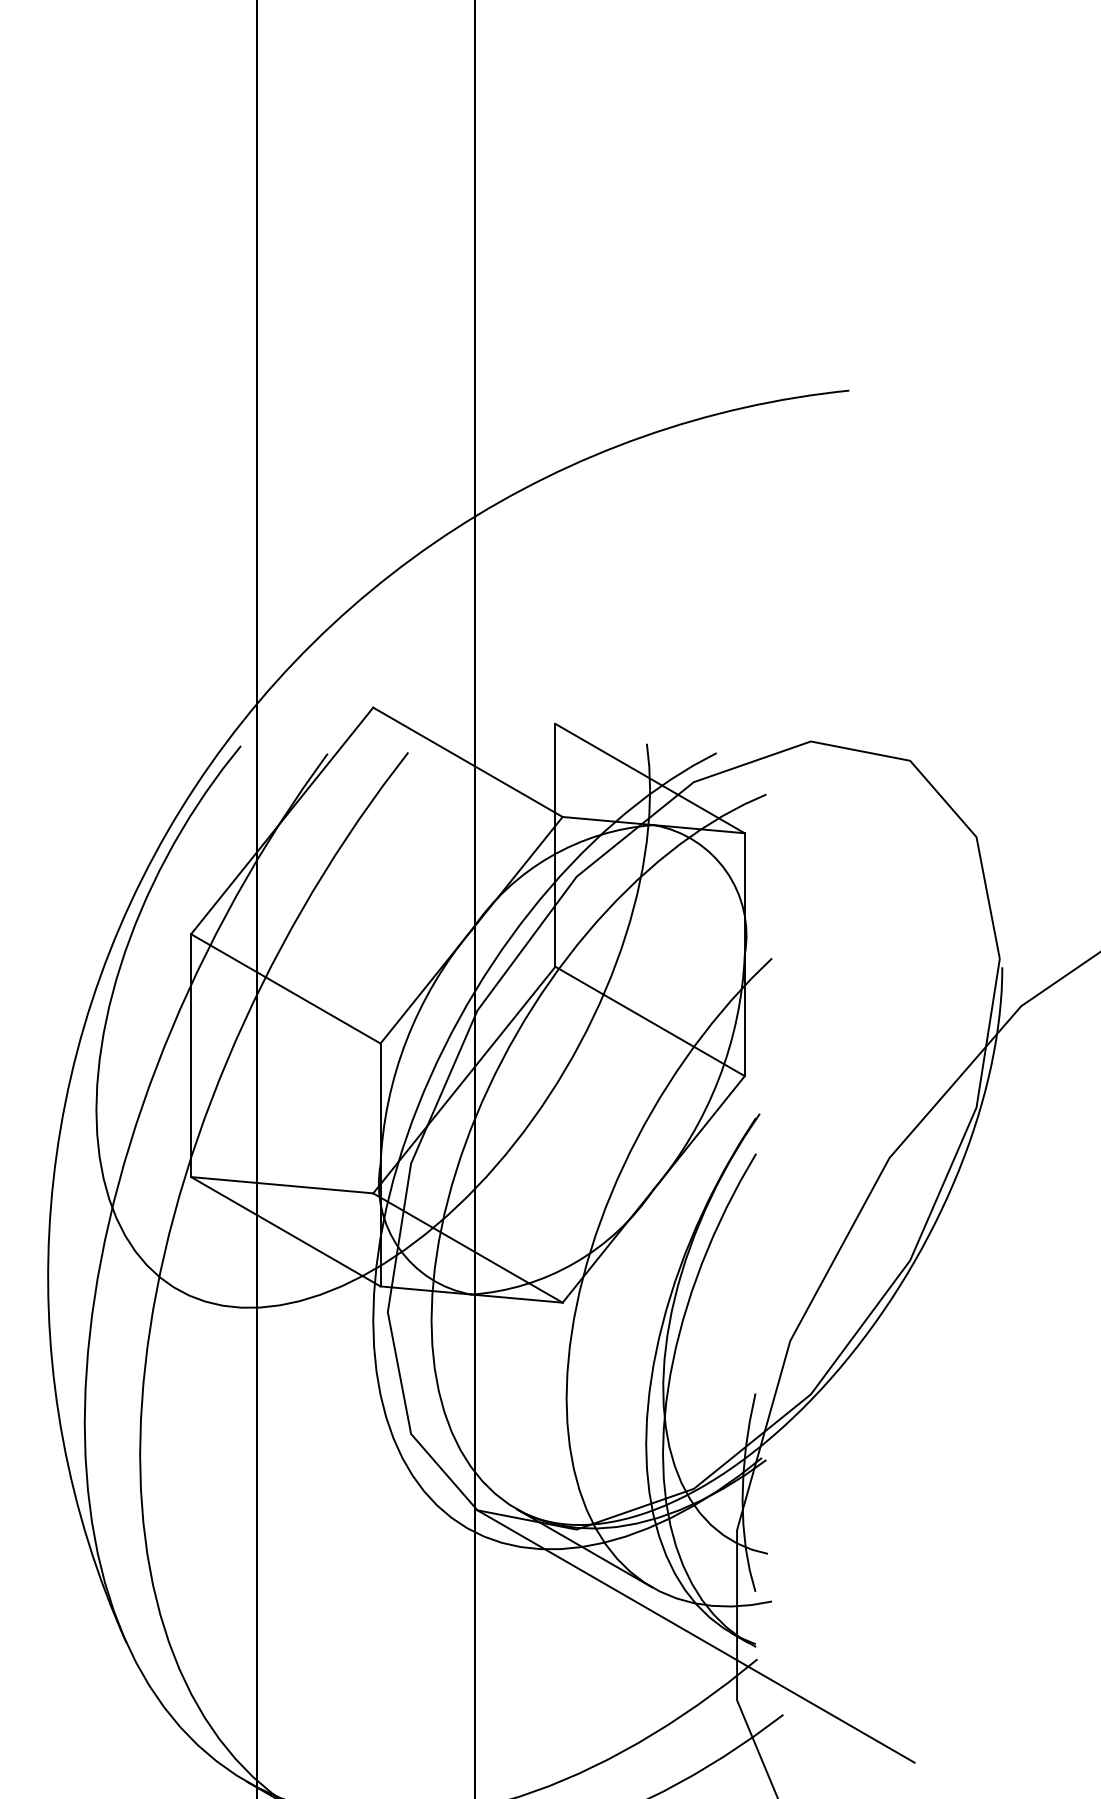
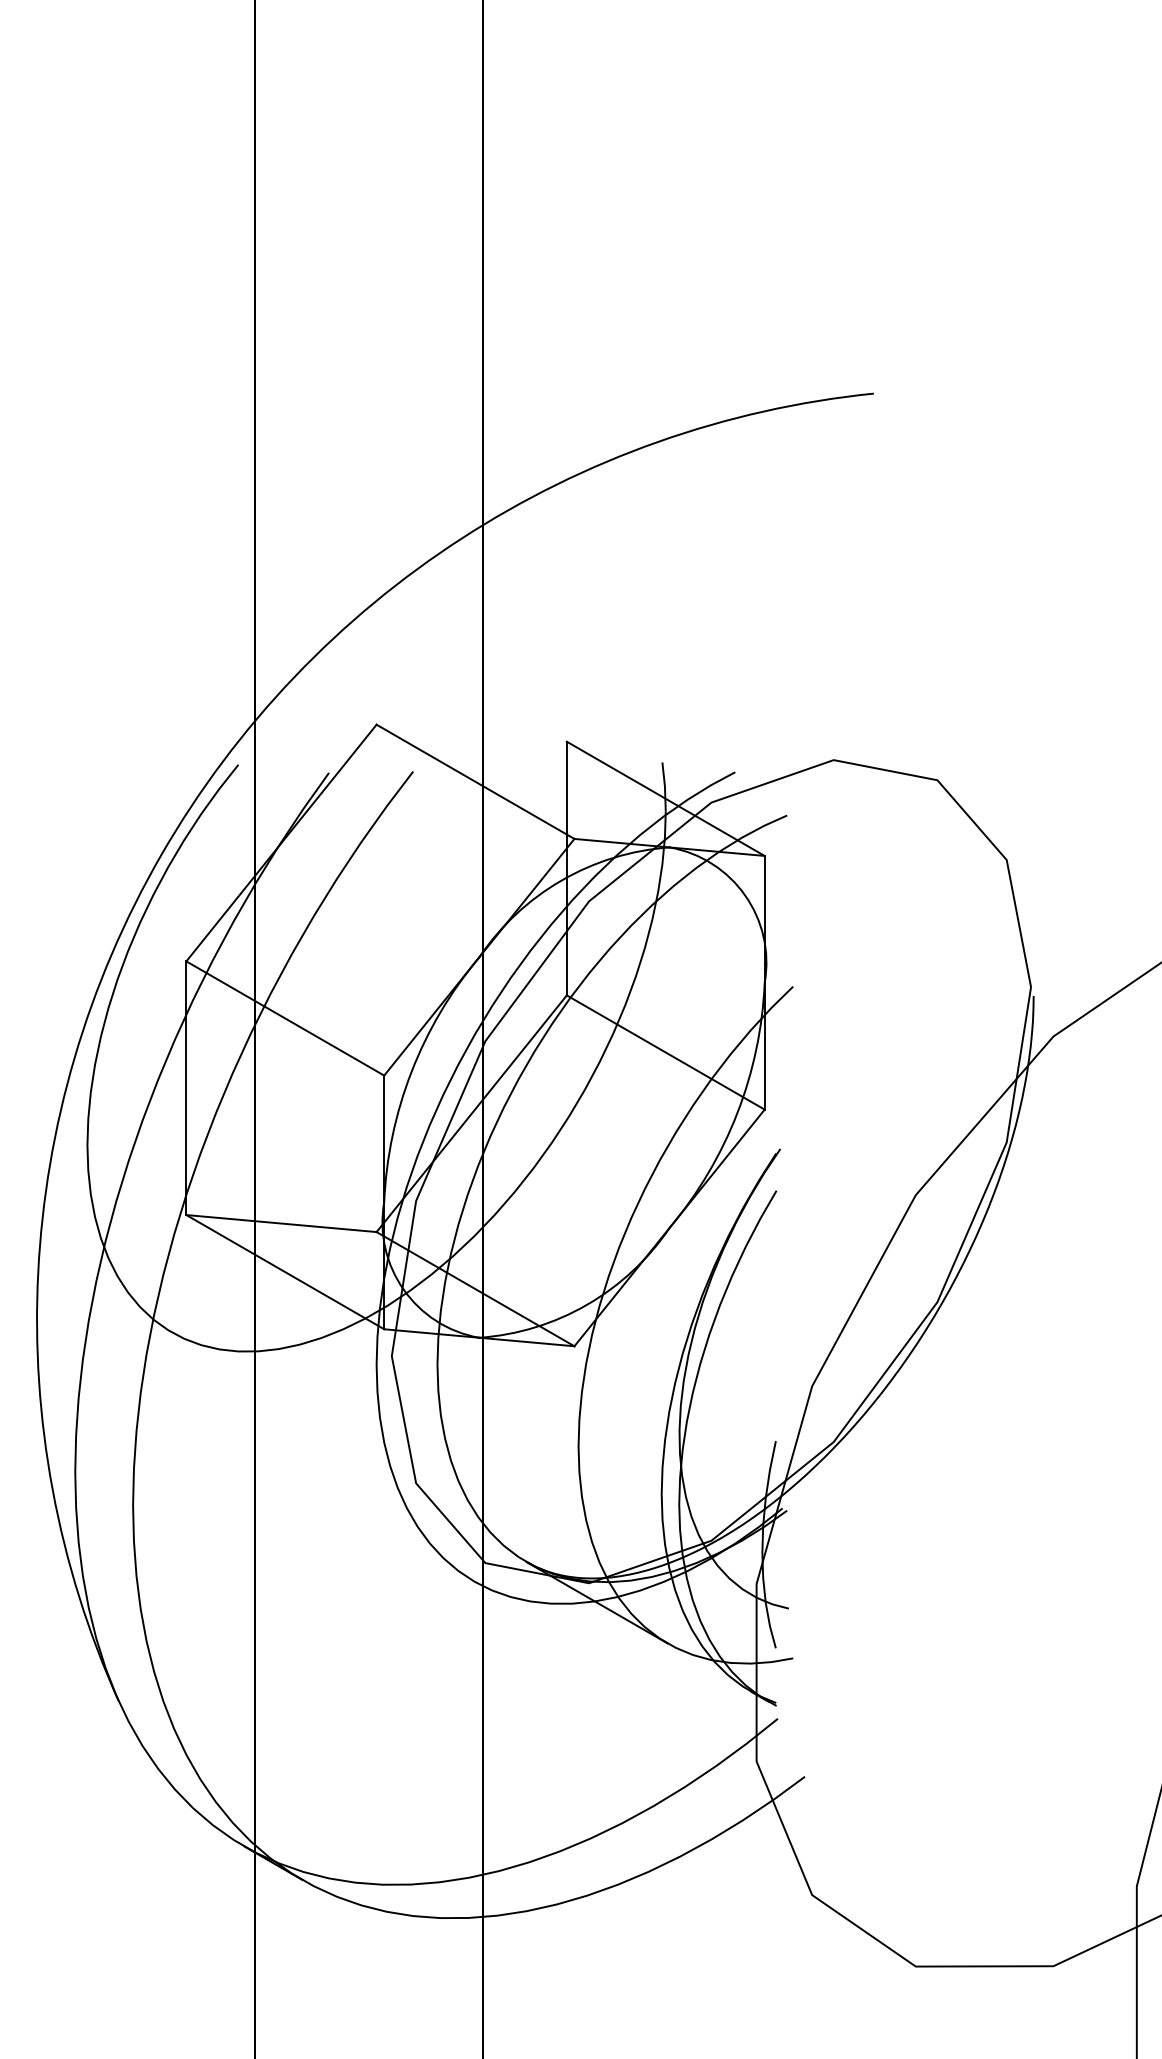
line: (695, 1636) -> (713, 1694), removed

